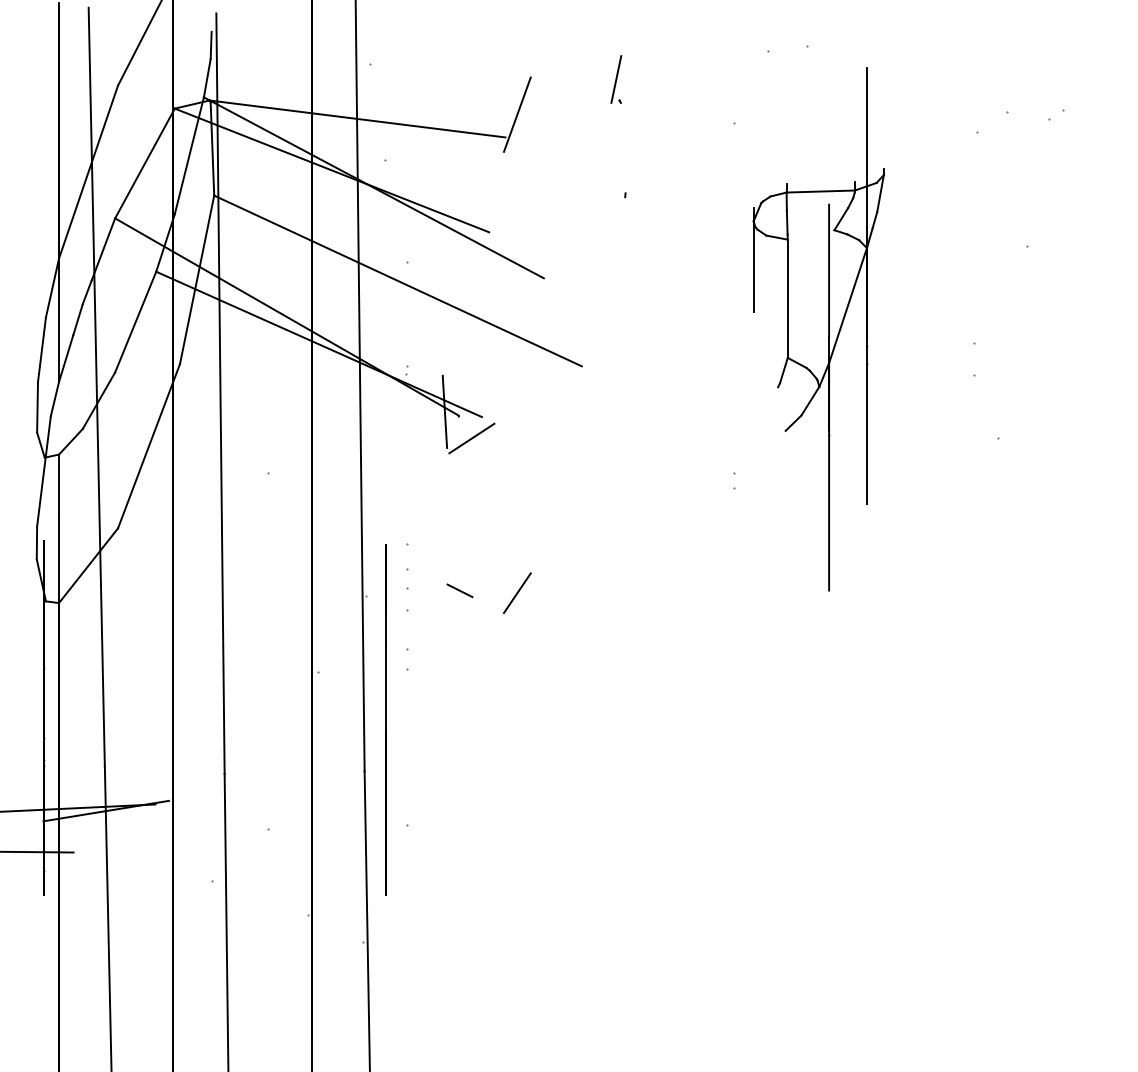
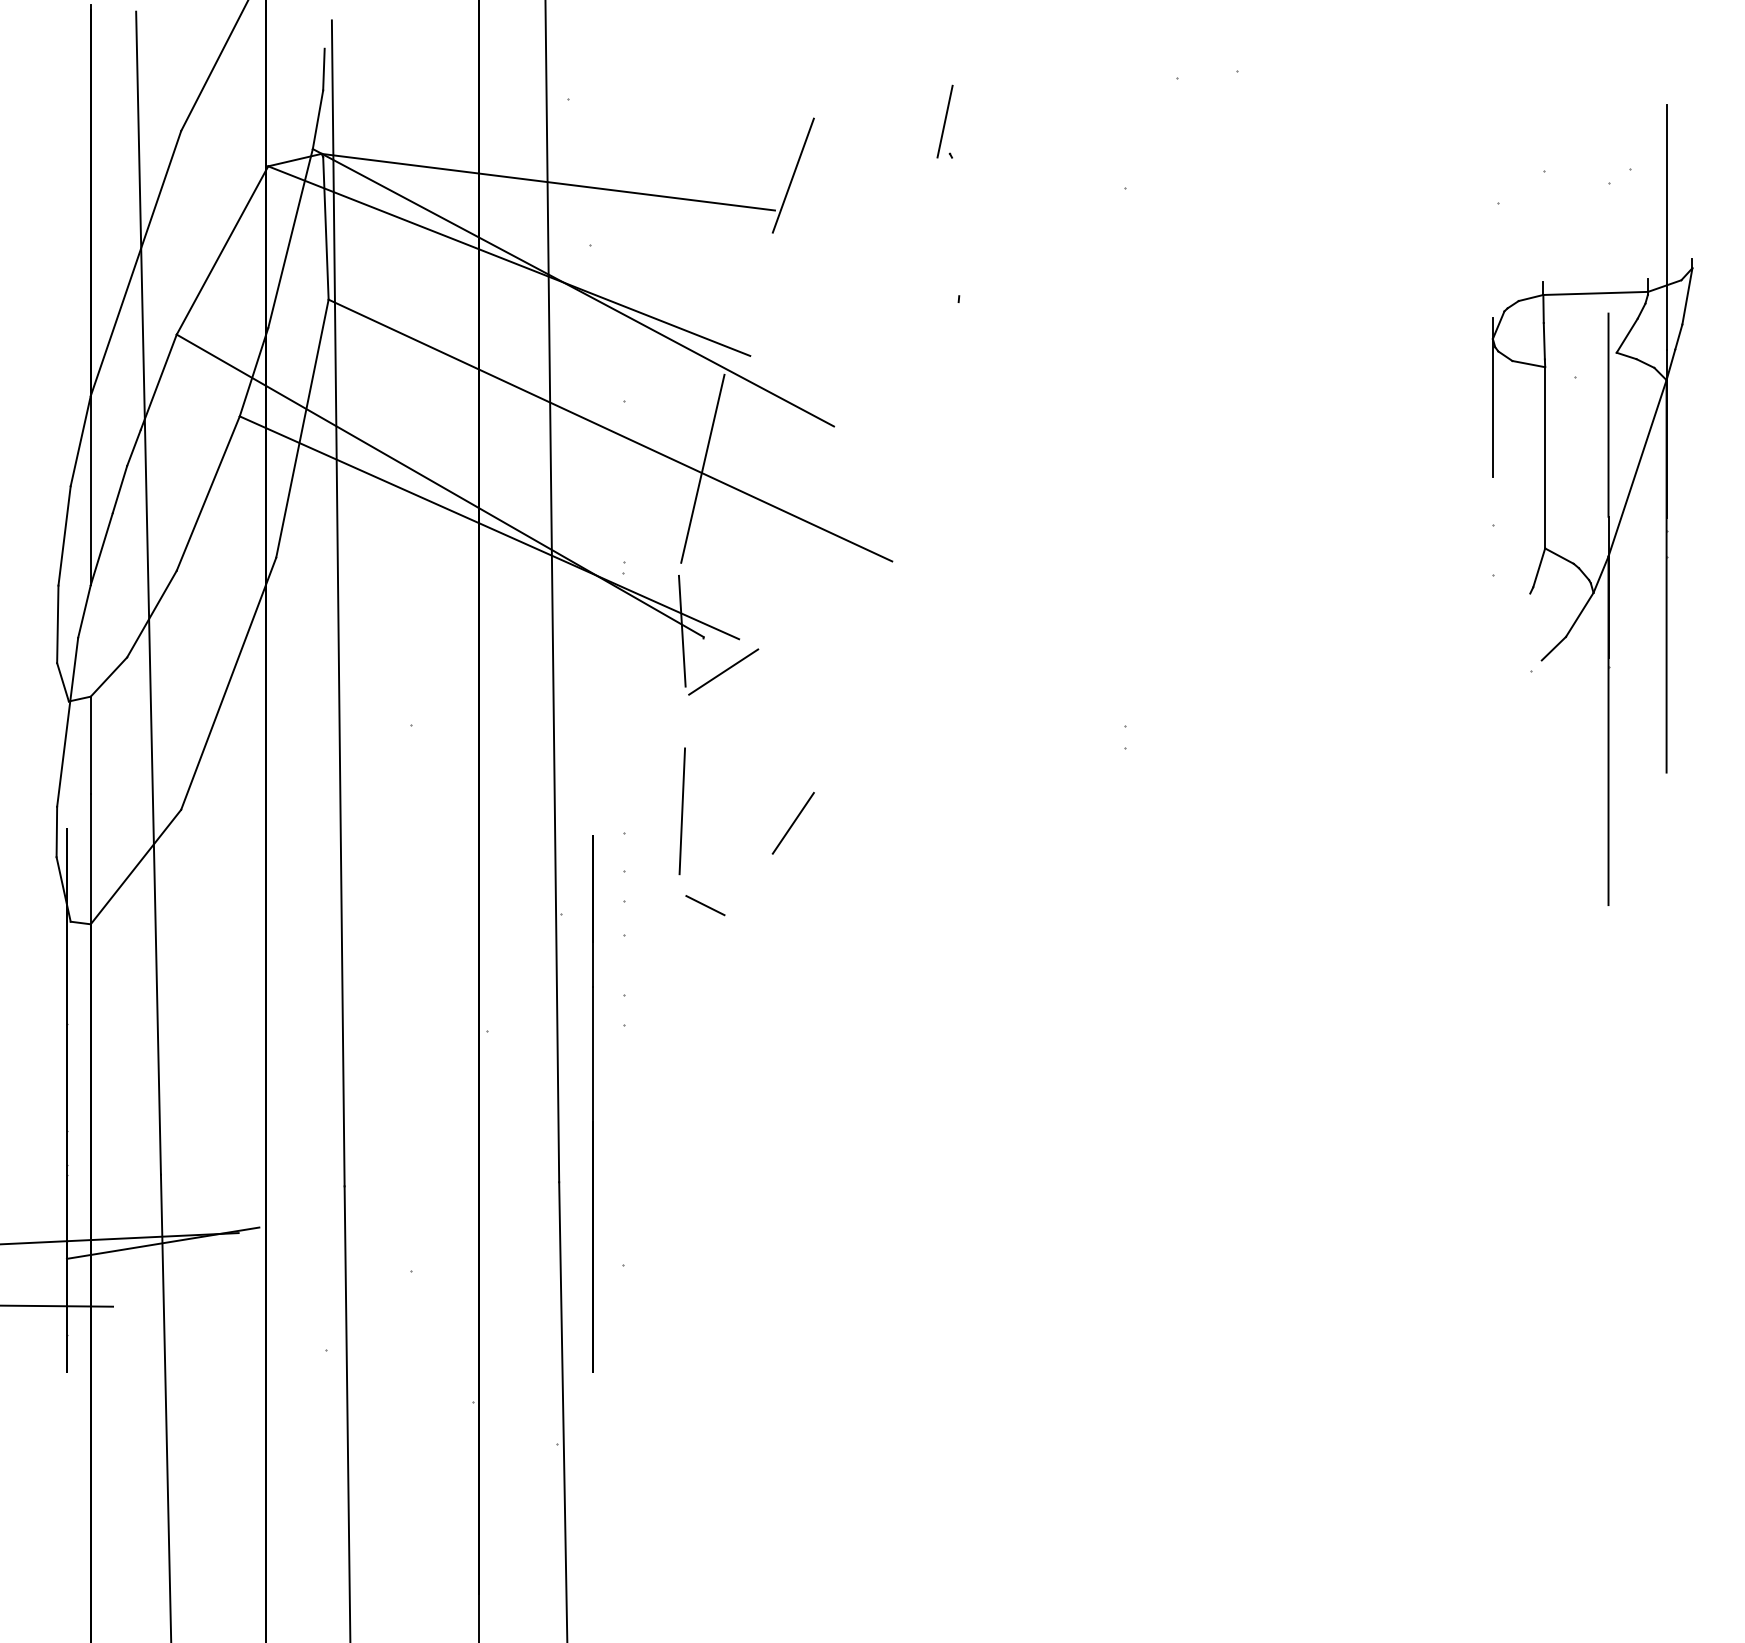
line: (458, 305) -> (703, 468), added
part: (818, 329) -> (1592, 504), moved
line: (444, 529) -> (681, 811), added
line: (517, 592) -> (793, 822), moved

